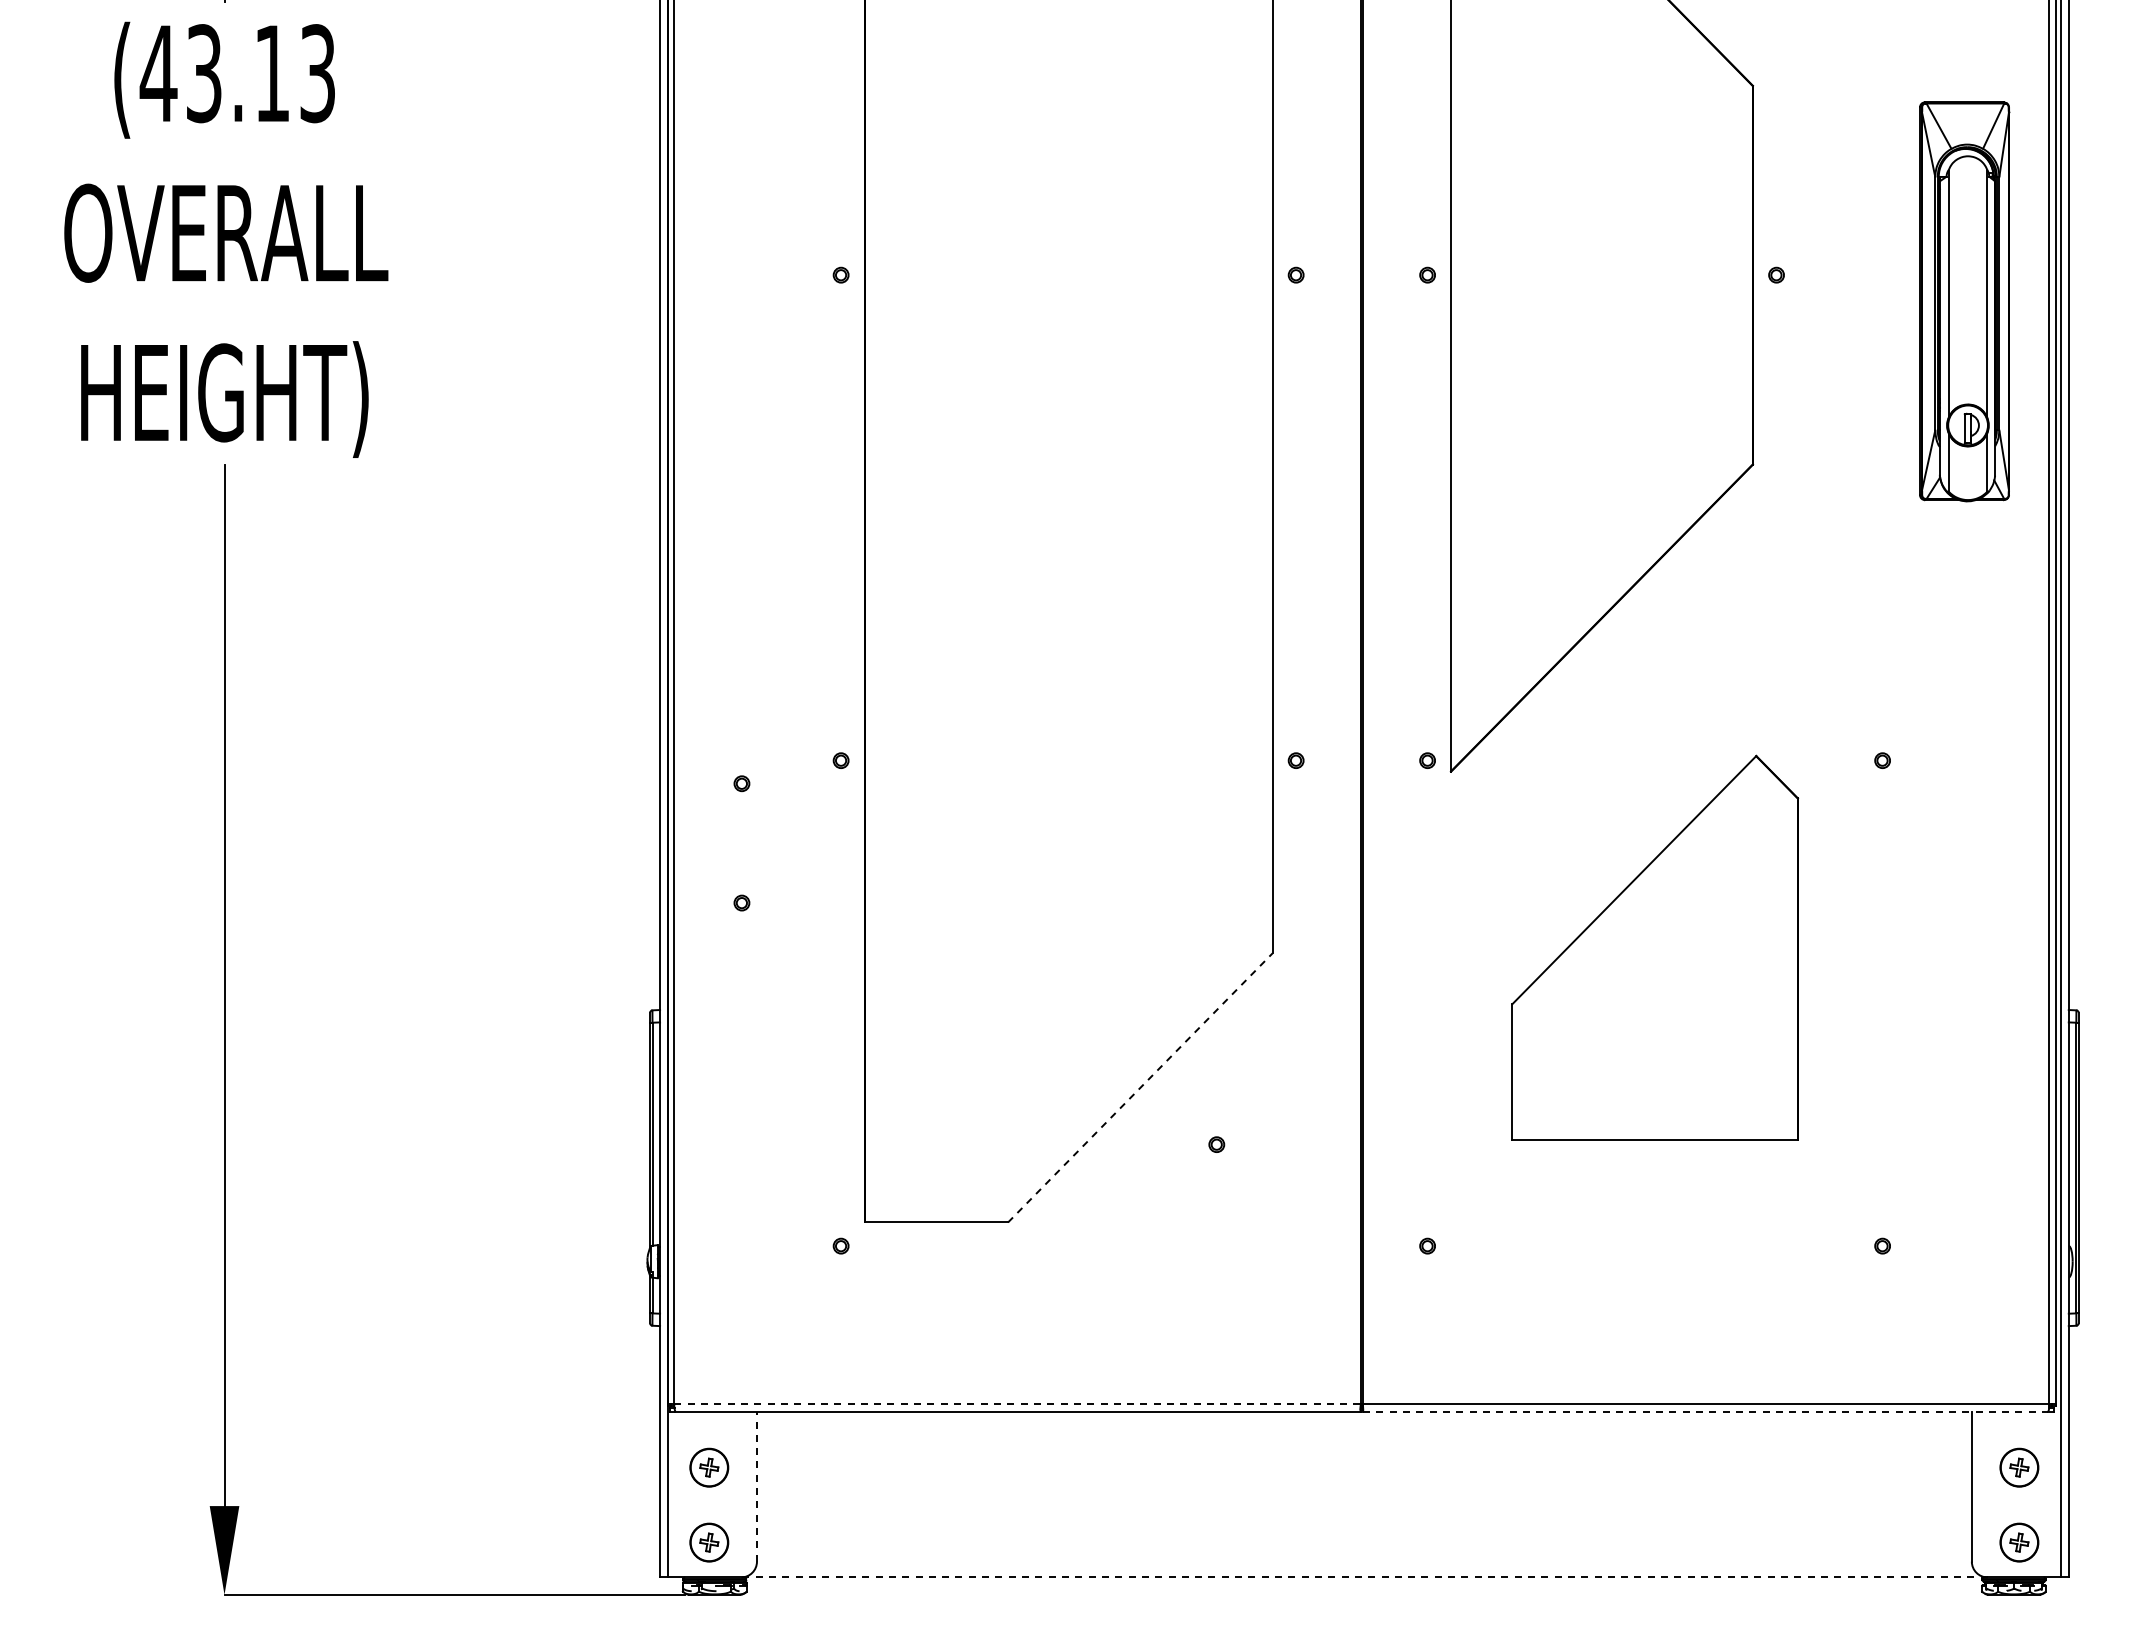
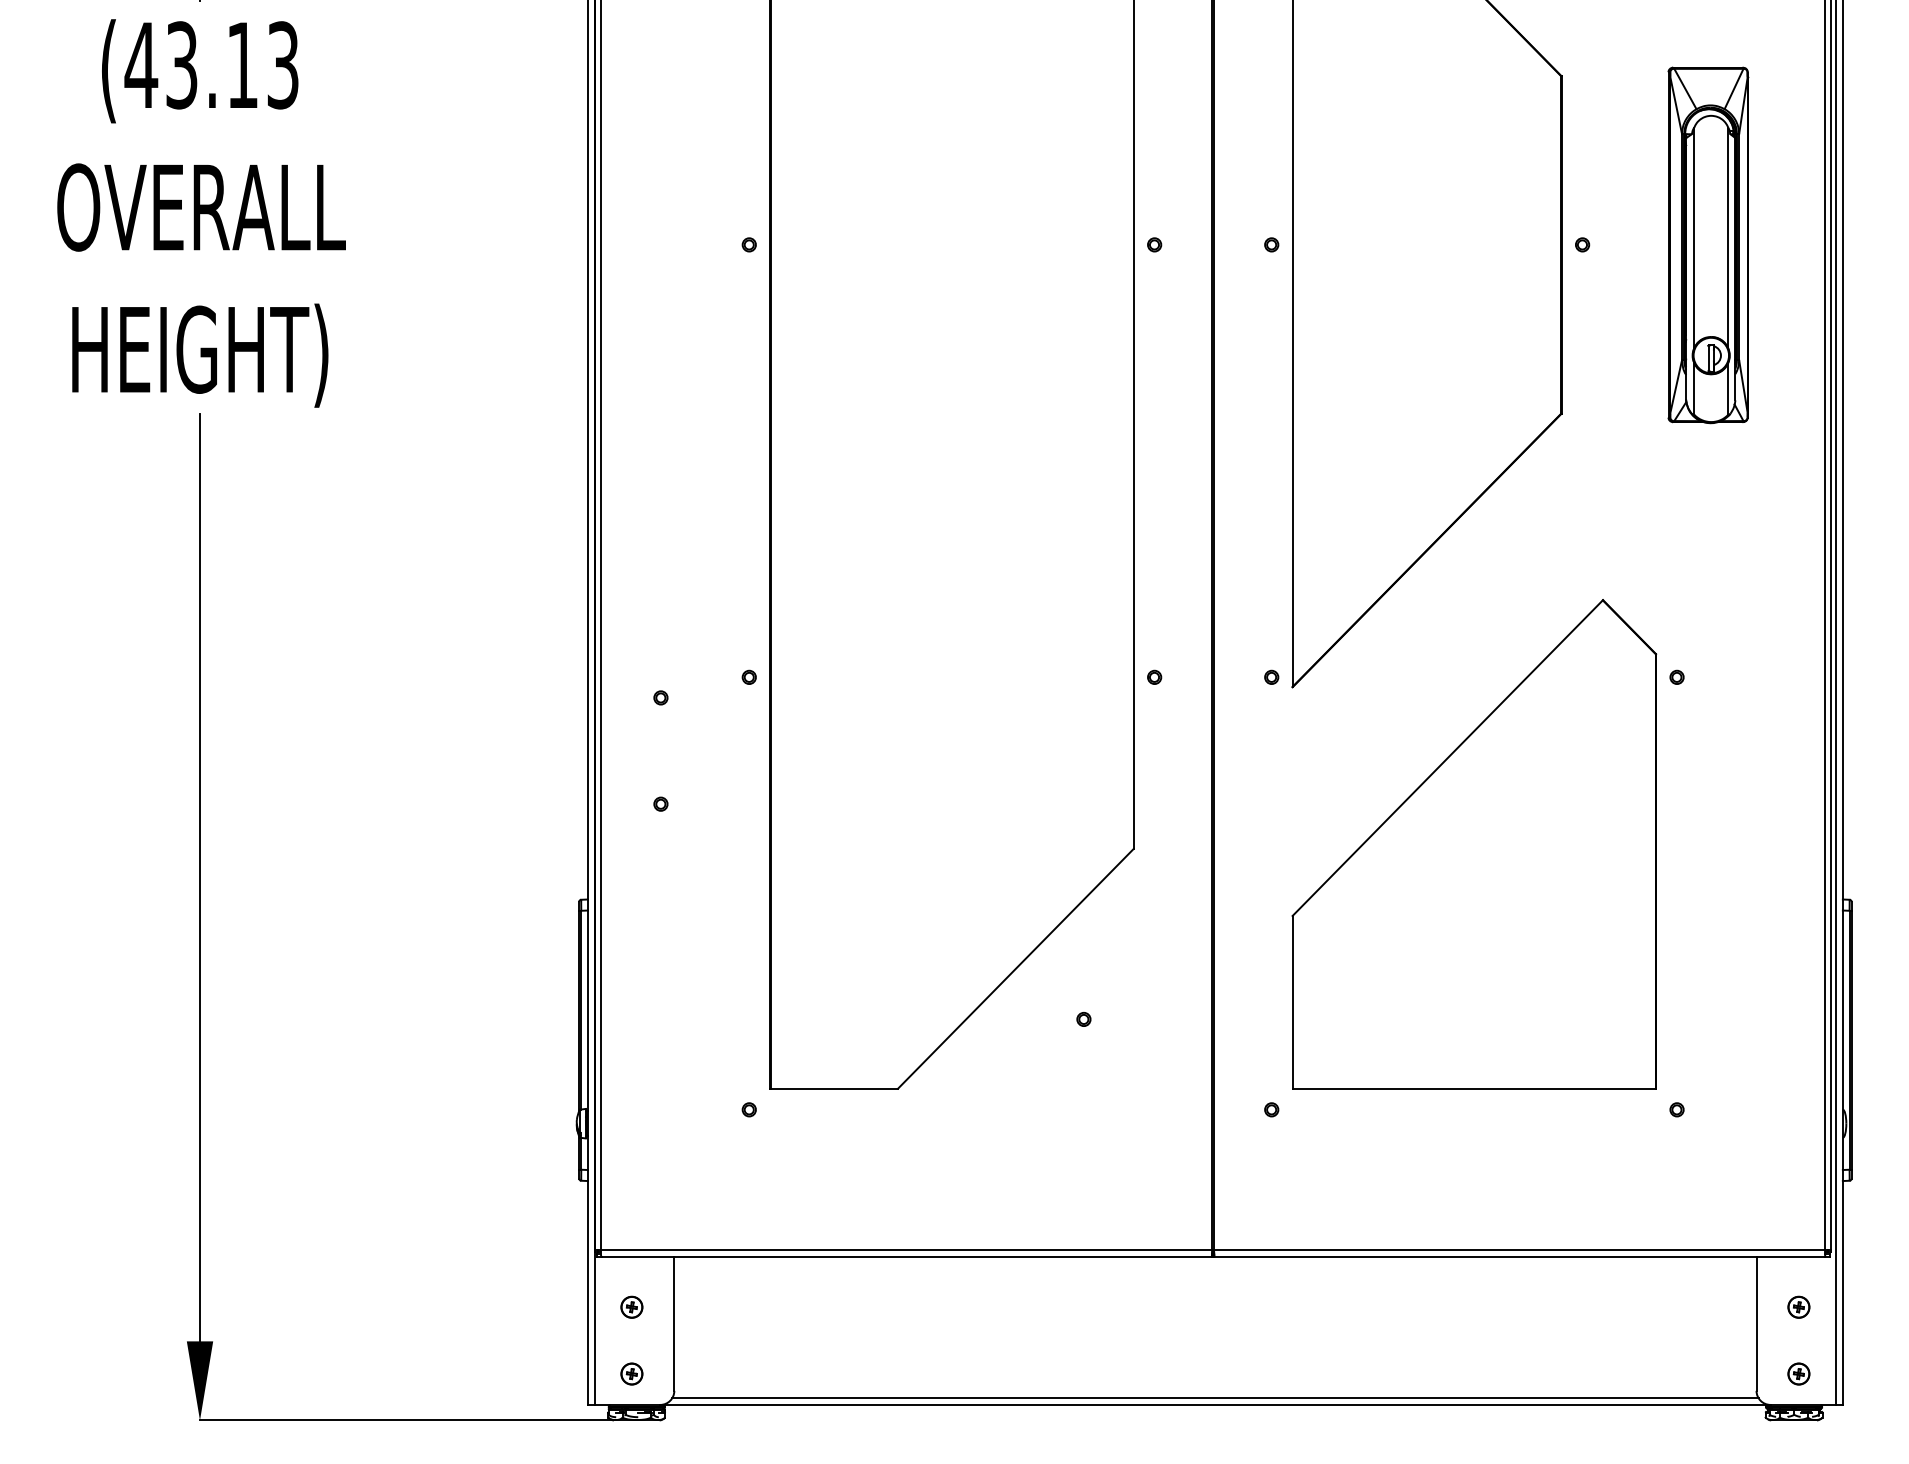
part: (1964, 301) -> (1708, 245), moved
part: (1655, 947) -> (1474, 843), size x1.43
line: (1140, 1087) -> (1015, 968), dashed -> solid
line: (1018, 1403) -> (907, 1250), dashed -> solid
line: (1705, 1411) -> (1519, 1257), dashed -> solid
part: (709, 1467) -> (632, 1307), size x0.62
part: (2019, 1467) -> (1798, 1307), size x0.62
line: (756, 1486) -> (673, 1323), dashed -> solid
part: (709, 1542) -> (632, 1373), size x0.62
part: (2019, 1542) -> (1798, 1373), size x0.62
line: (1364, 1569) -> (1215, 1397), added
line: (1363, 1577) -> (1214, 1404), dashed -> solid

